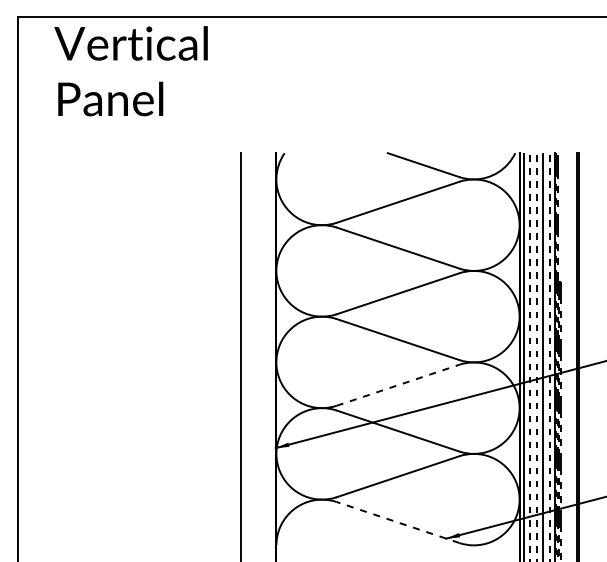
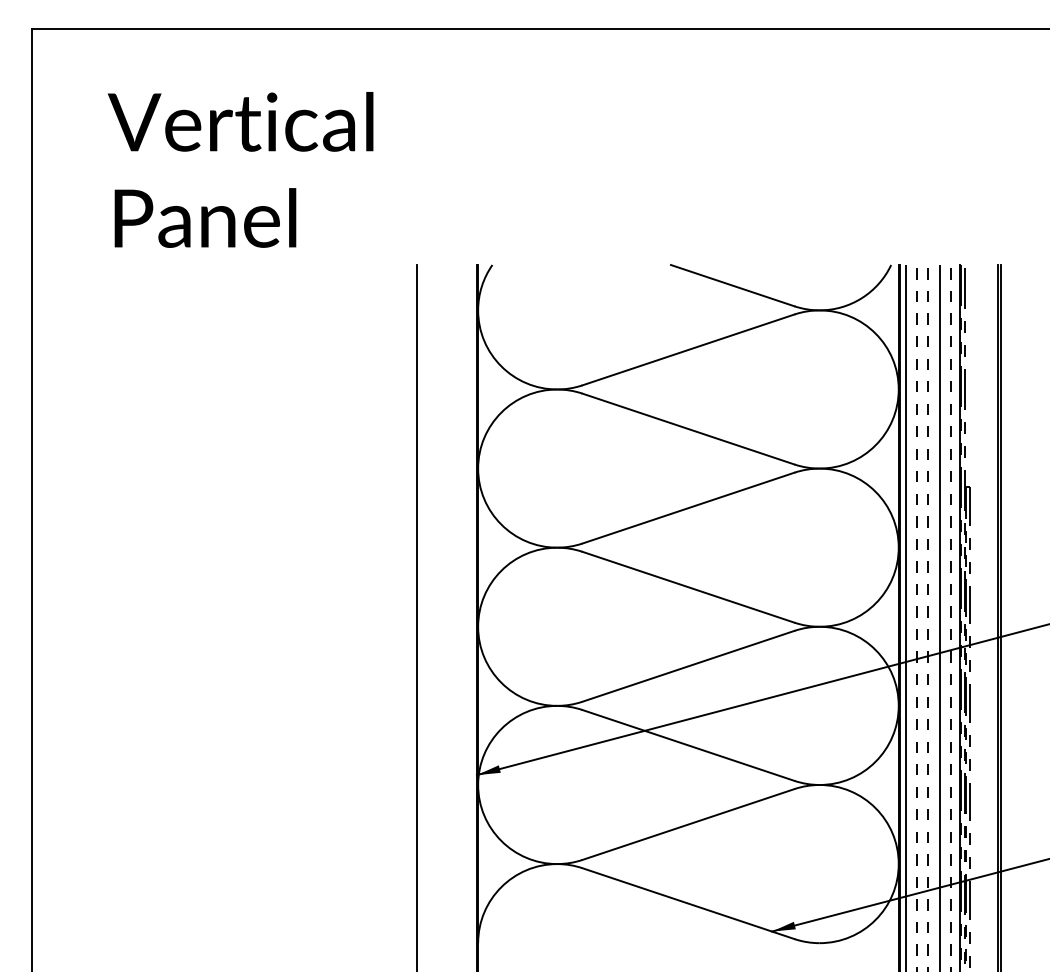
text: (130, 71) -> (239, 170), moved
line: (398, 385) -> (689, 666), dashed -> solid
line: (398, 522) -> (689, 903), dashed -> solid

